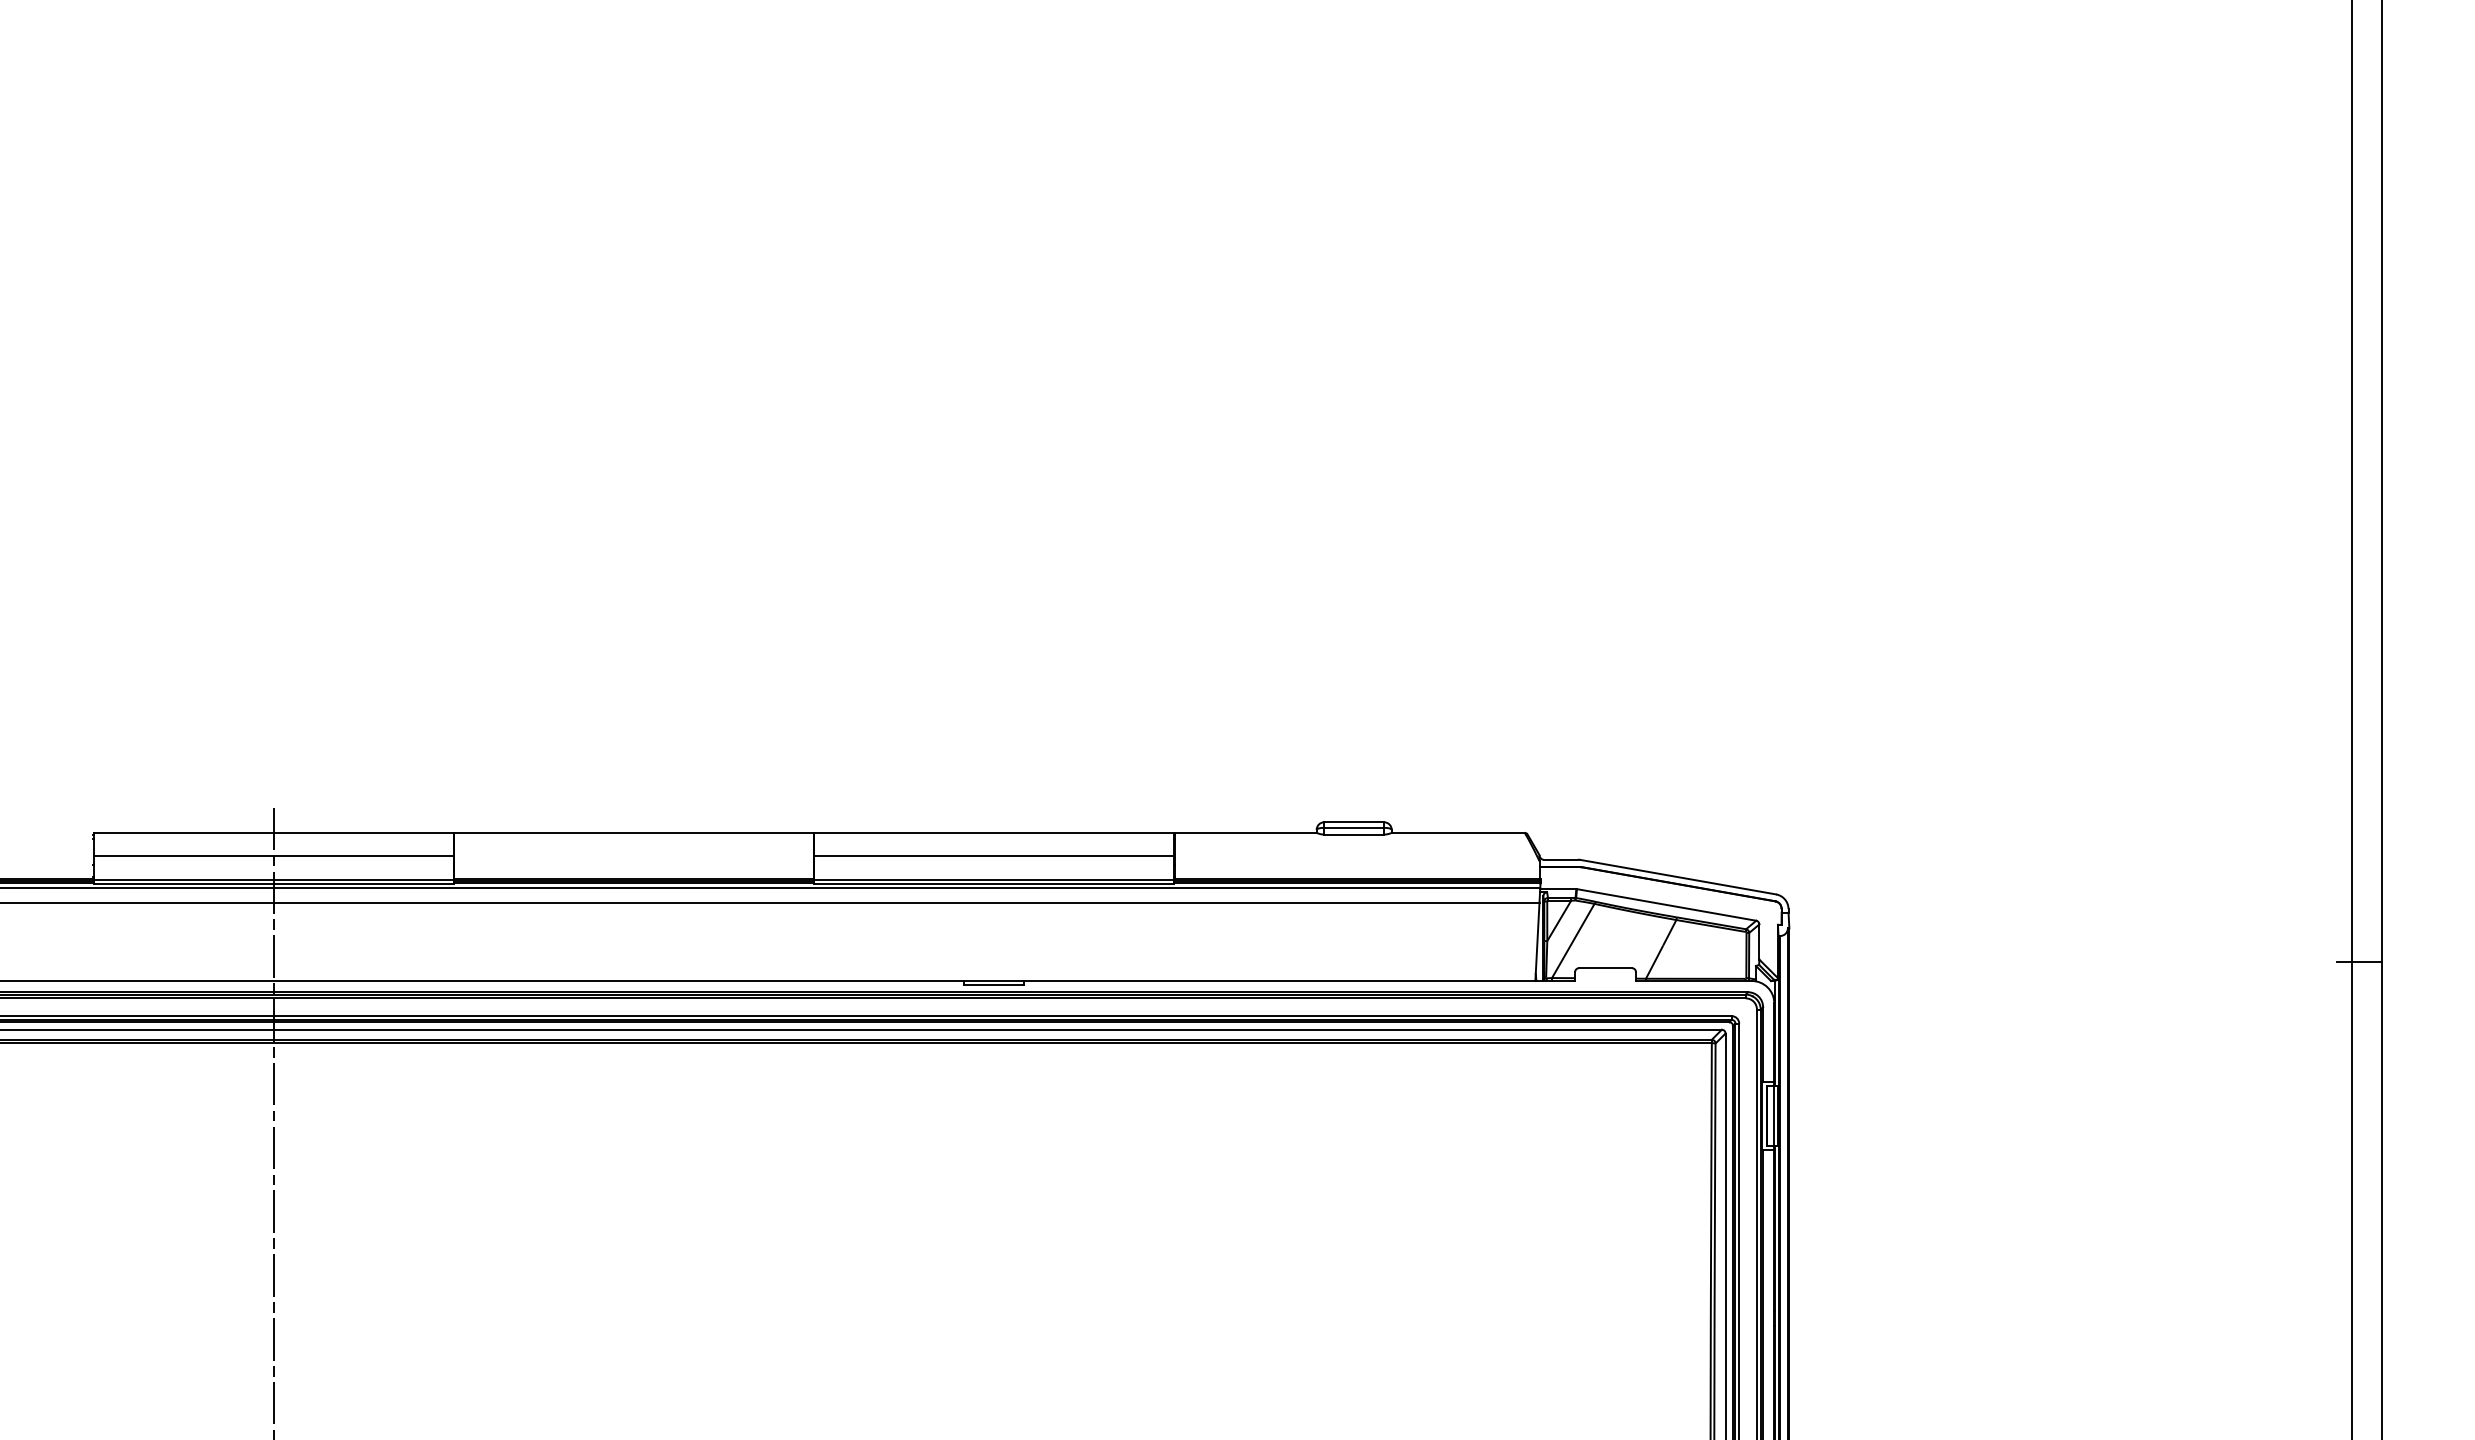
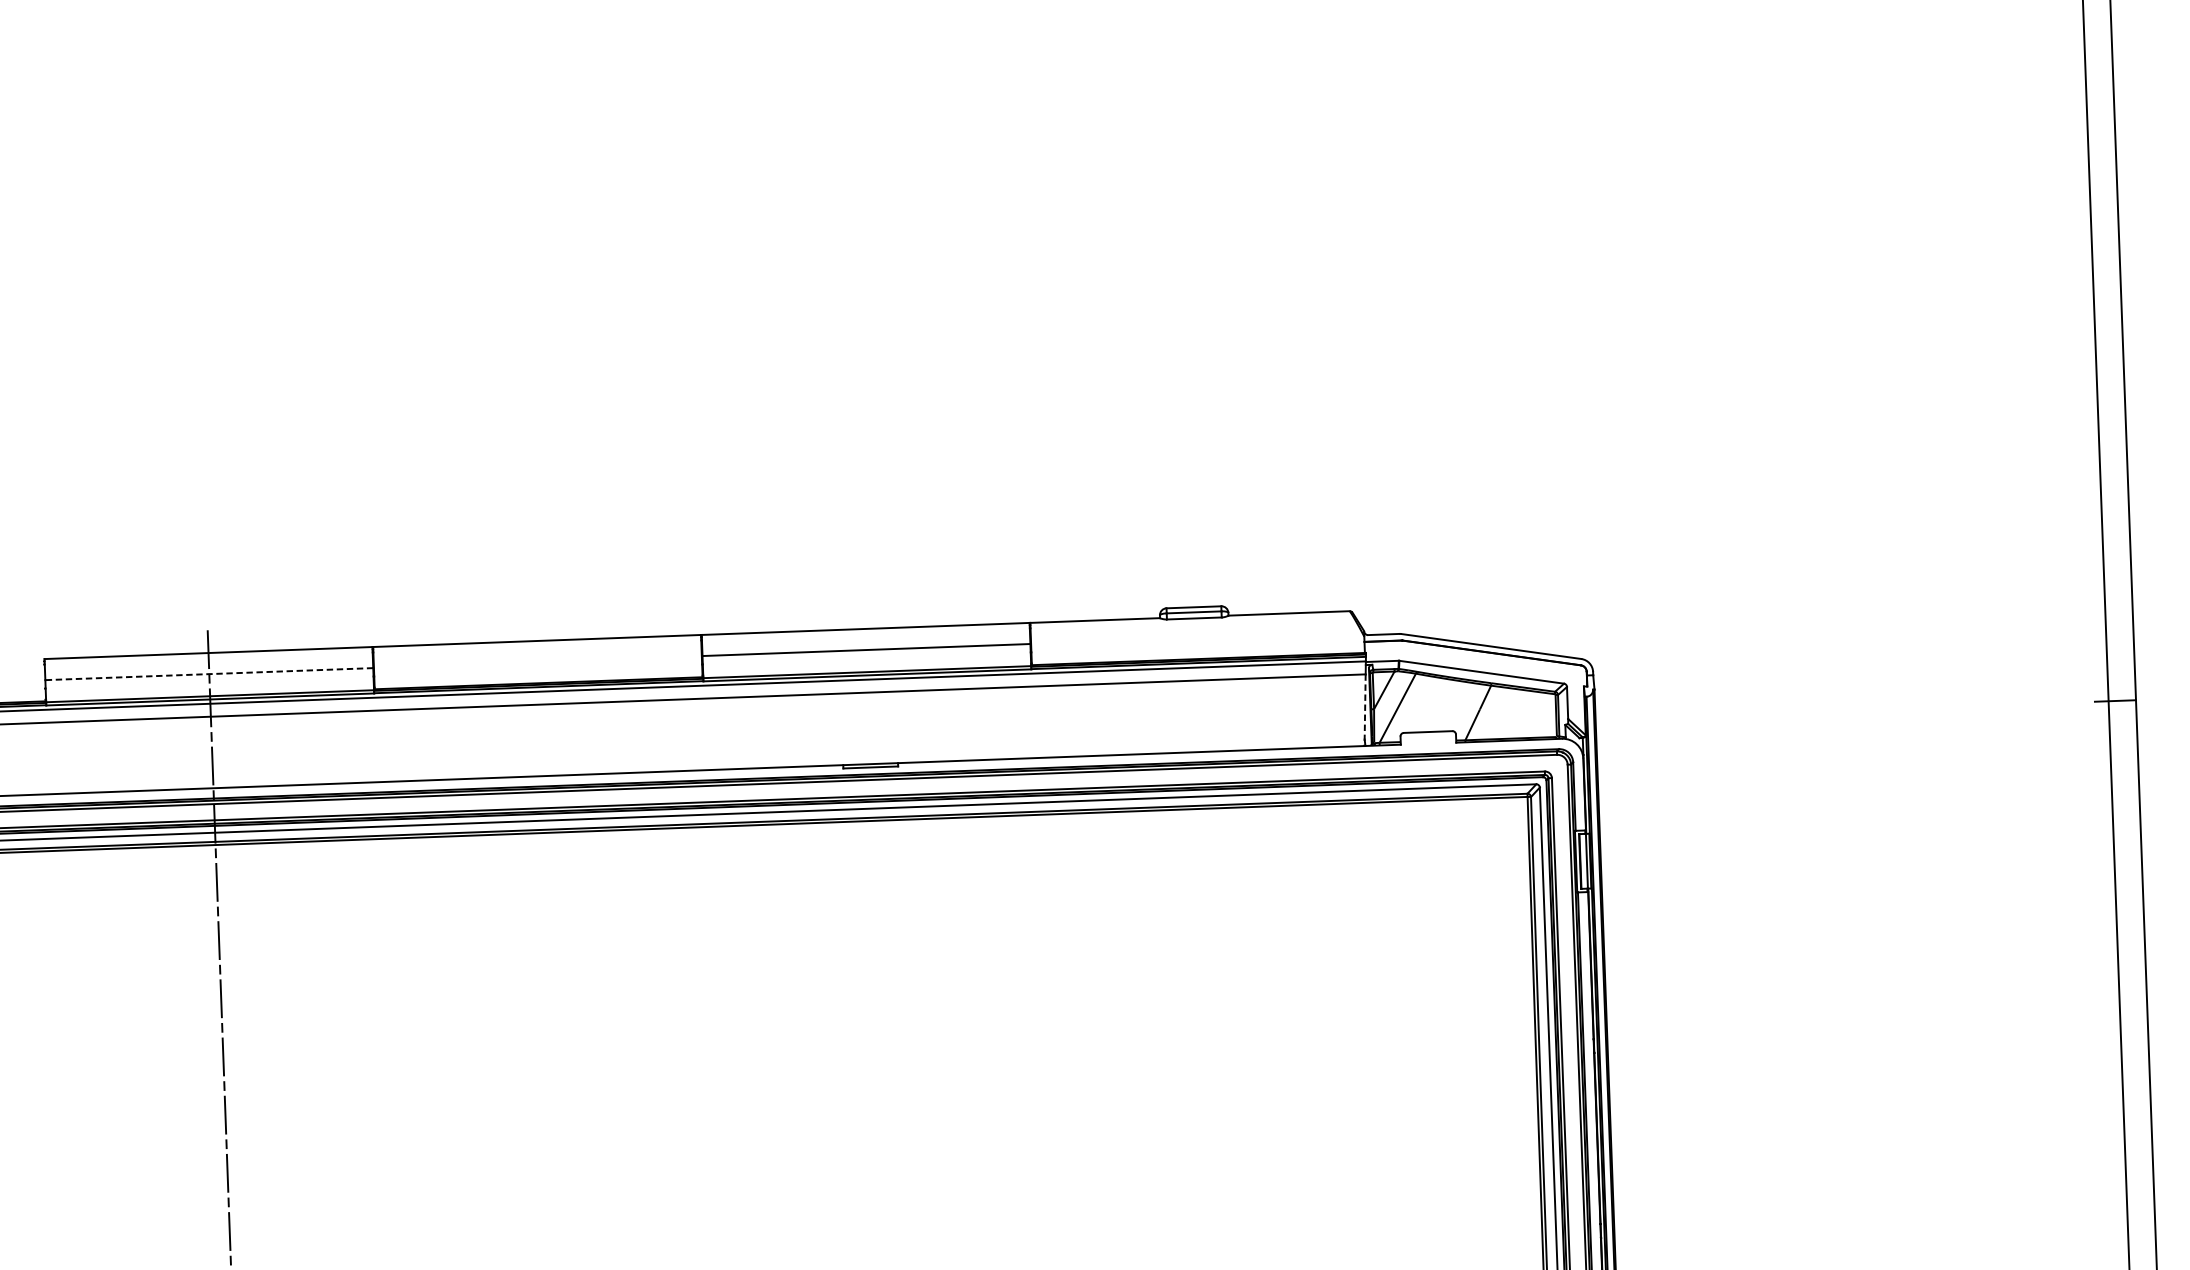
line: (273, 855) -> (209, 673), solid -> dashed
line: (1537, 942) -> (1365, 710), solid -> dashed

